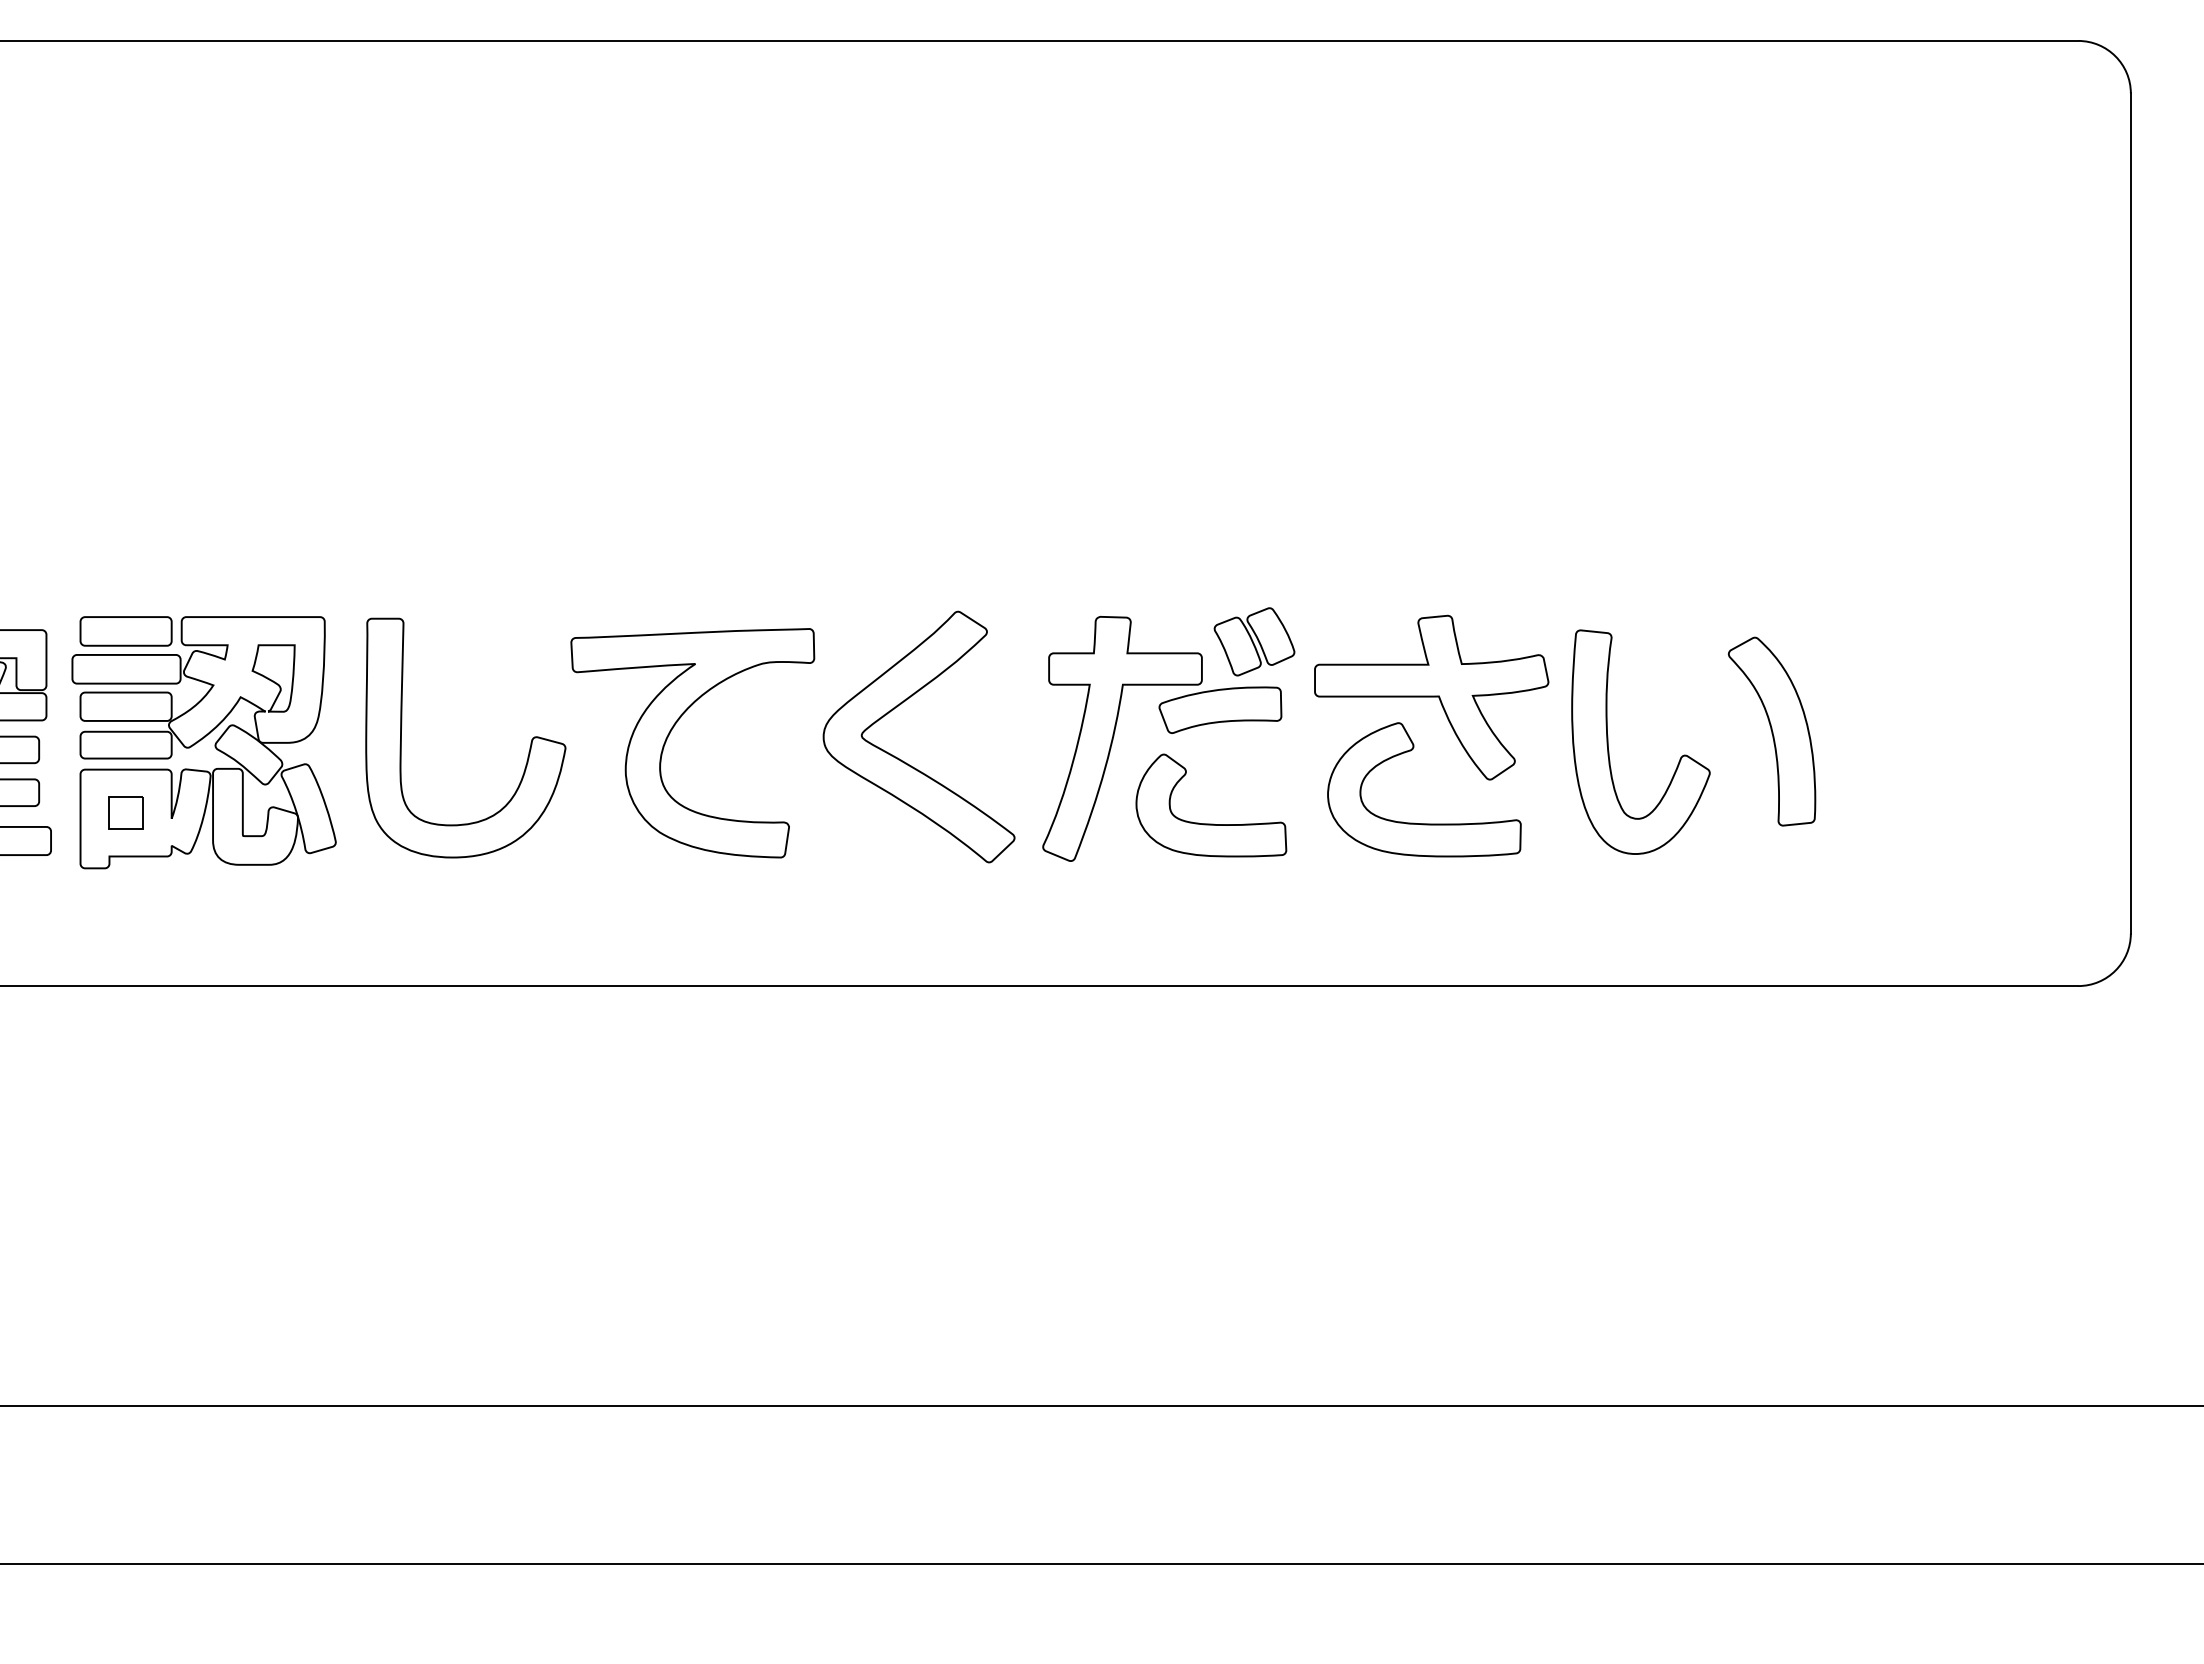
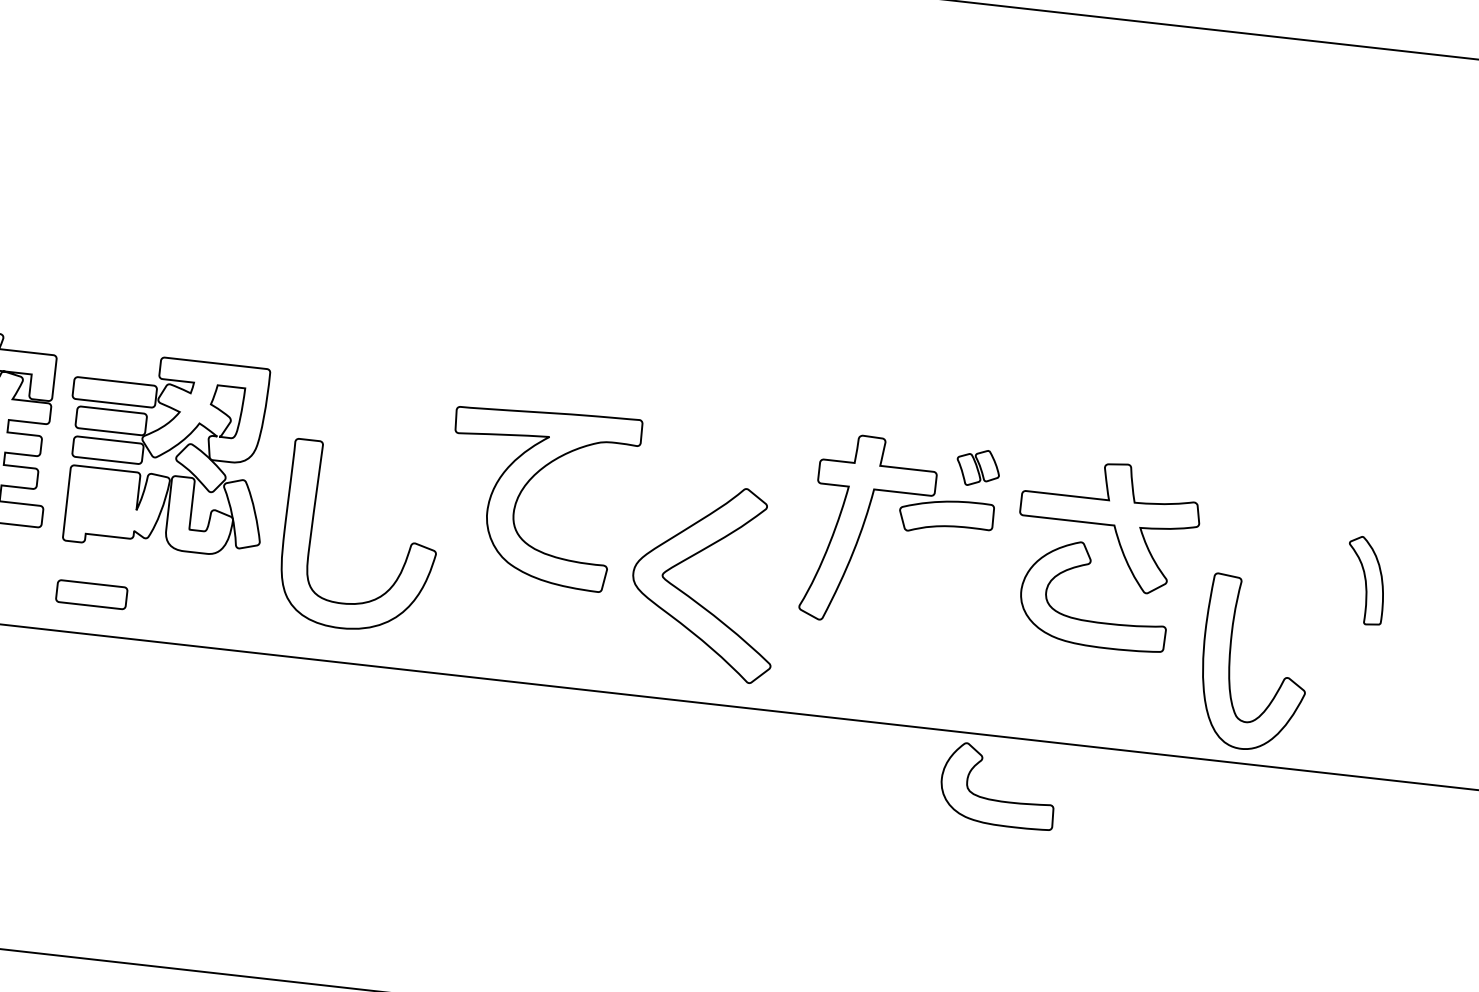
part: (125, 631) -> (91, 594), moved
part: (1254, 641) -> (978, 467), size x0.7
part: (1771, 731) -> (1365, 580), size x0.6
part: (401, 737) -> (311, 532), moved
part: (1608, 741) -> (1230, 660), moved
part: (903, 760) -> (692, 597), moved
part: (125, 812) -> (101, 501), removed
part: (1211, 823) -> (997, 799), moved

